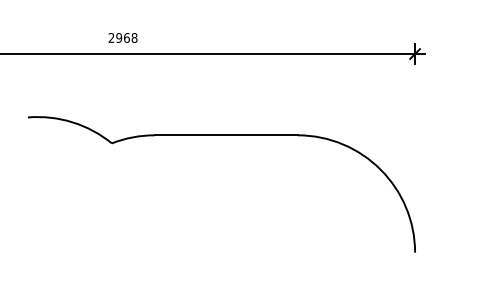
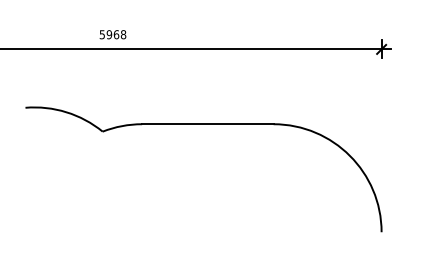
text: (111, 37) -> (102, 34), 2968 -> 5968

